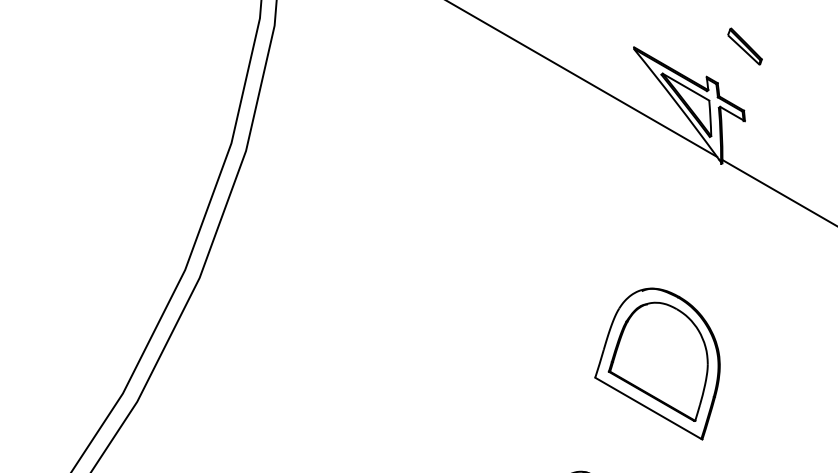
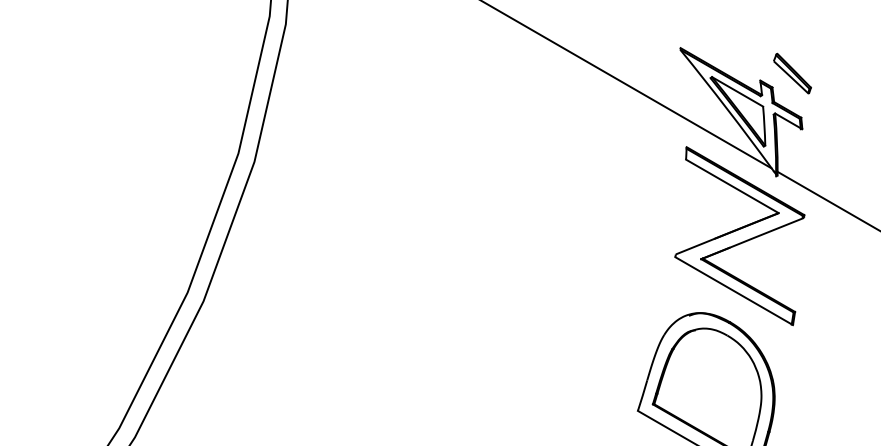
part: (744, 46) -> (791, 73), moved
part: (687, 218) -> (739, 236), added

